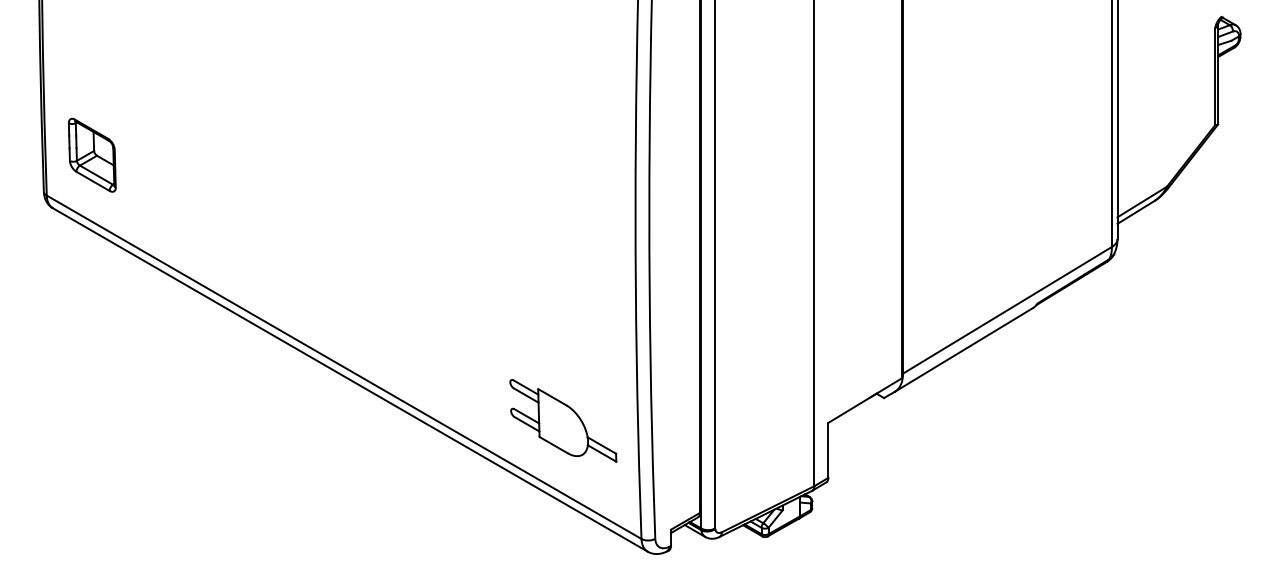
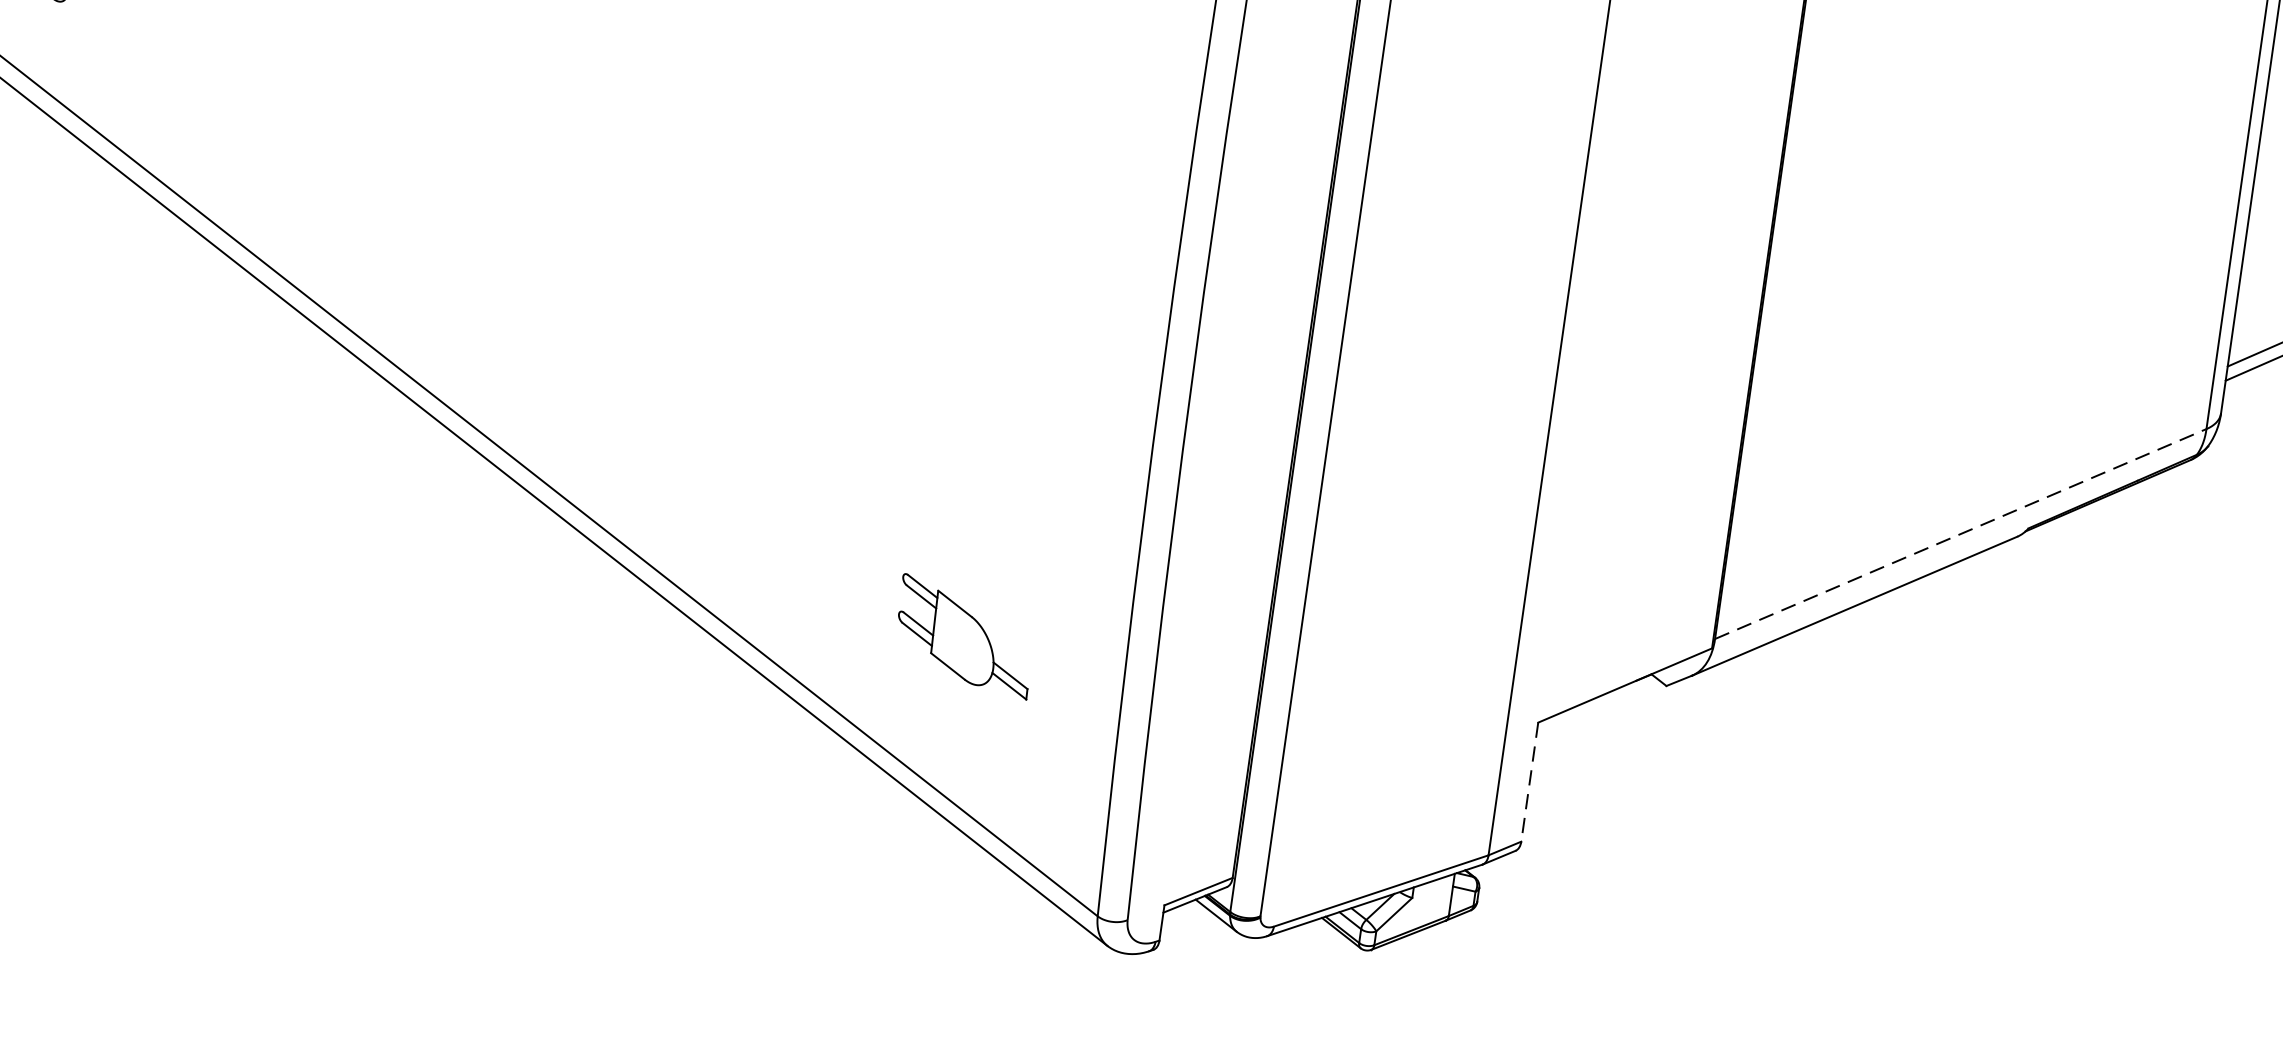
line: (1007, 310) -> (1960, 534), solid -> dashed
part: (563, 420) -> (965, 635), size x0.6
line: (828, 450) -> (1529, 782), solid -> dashed

